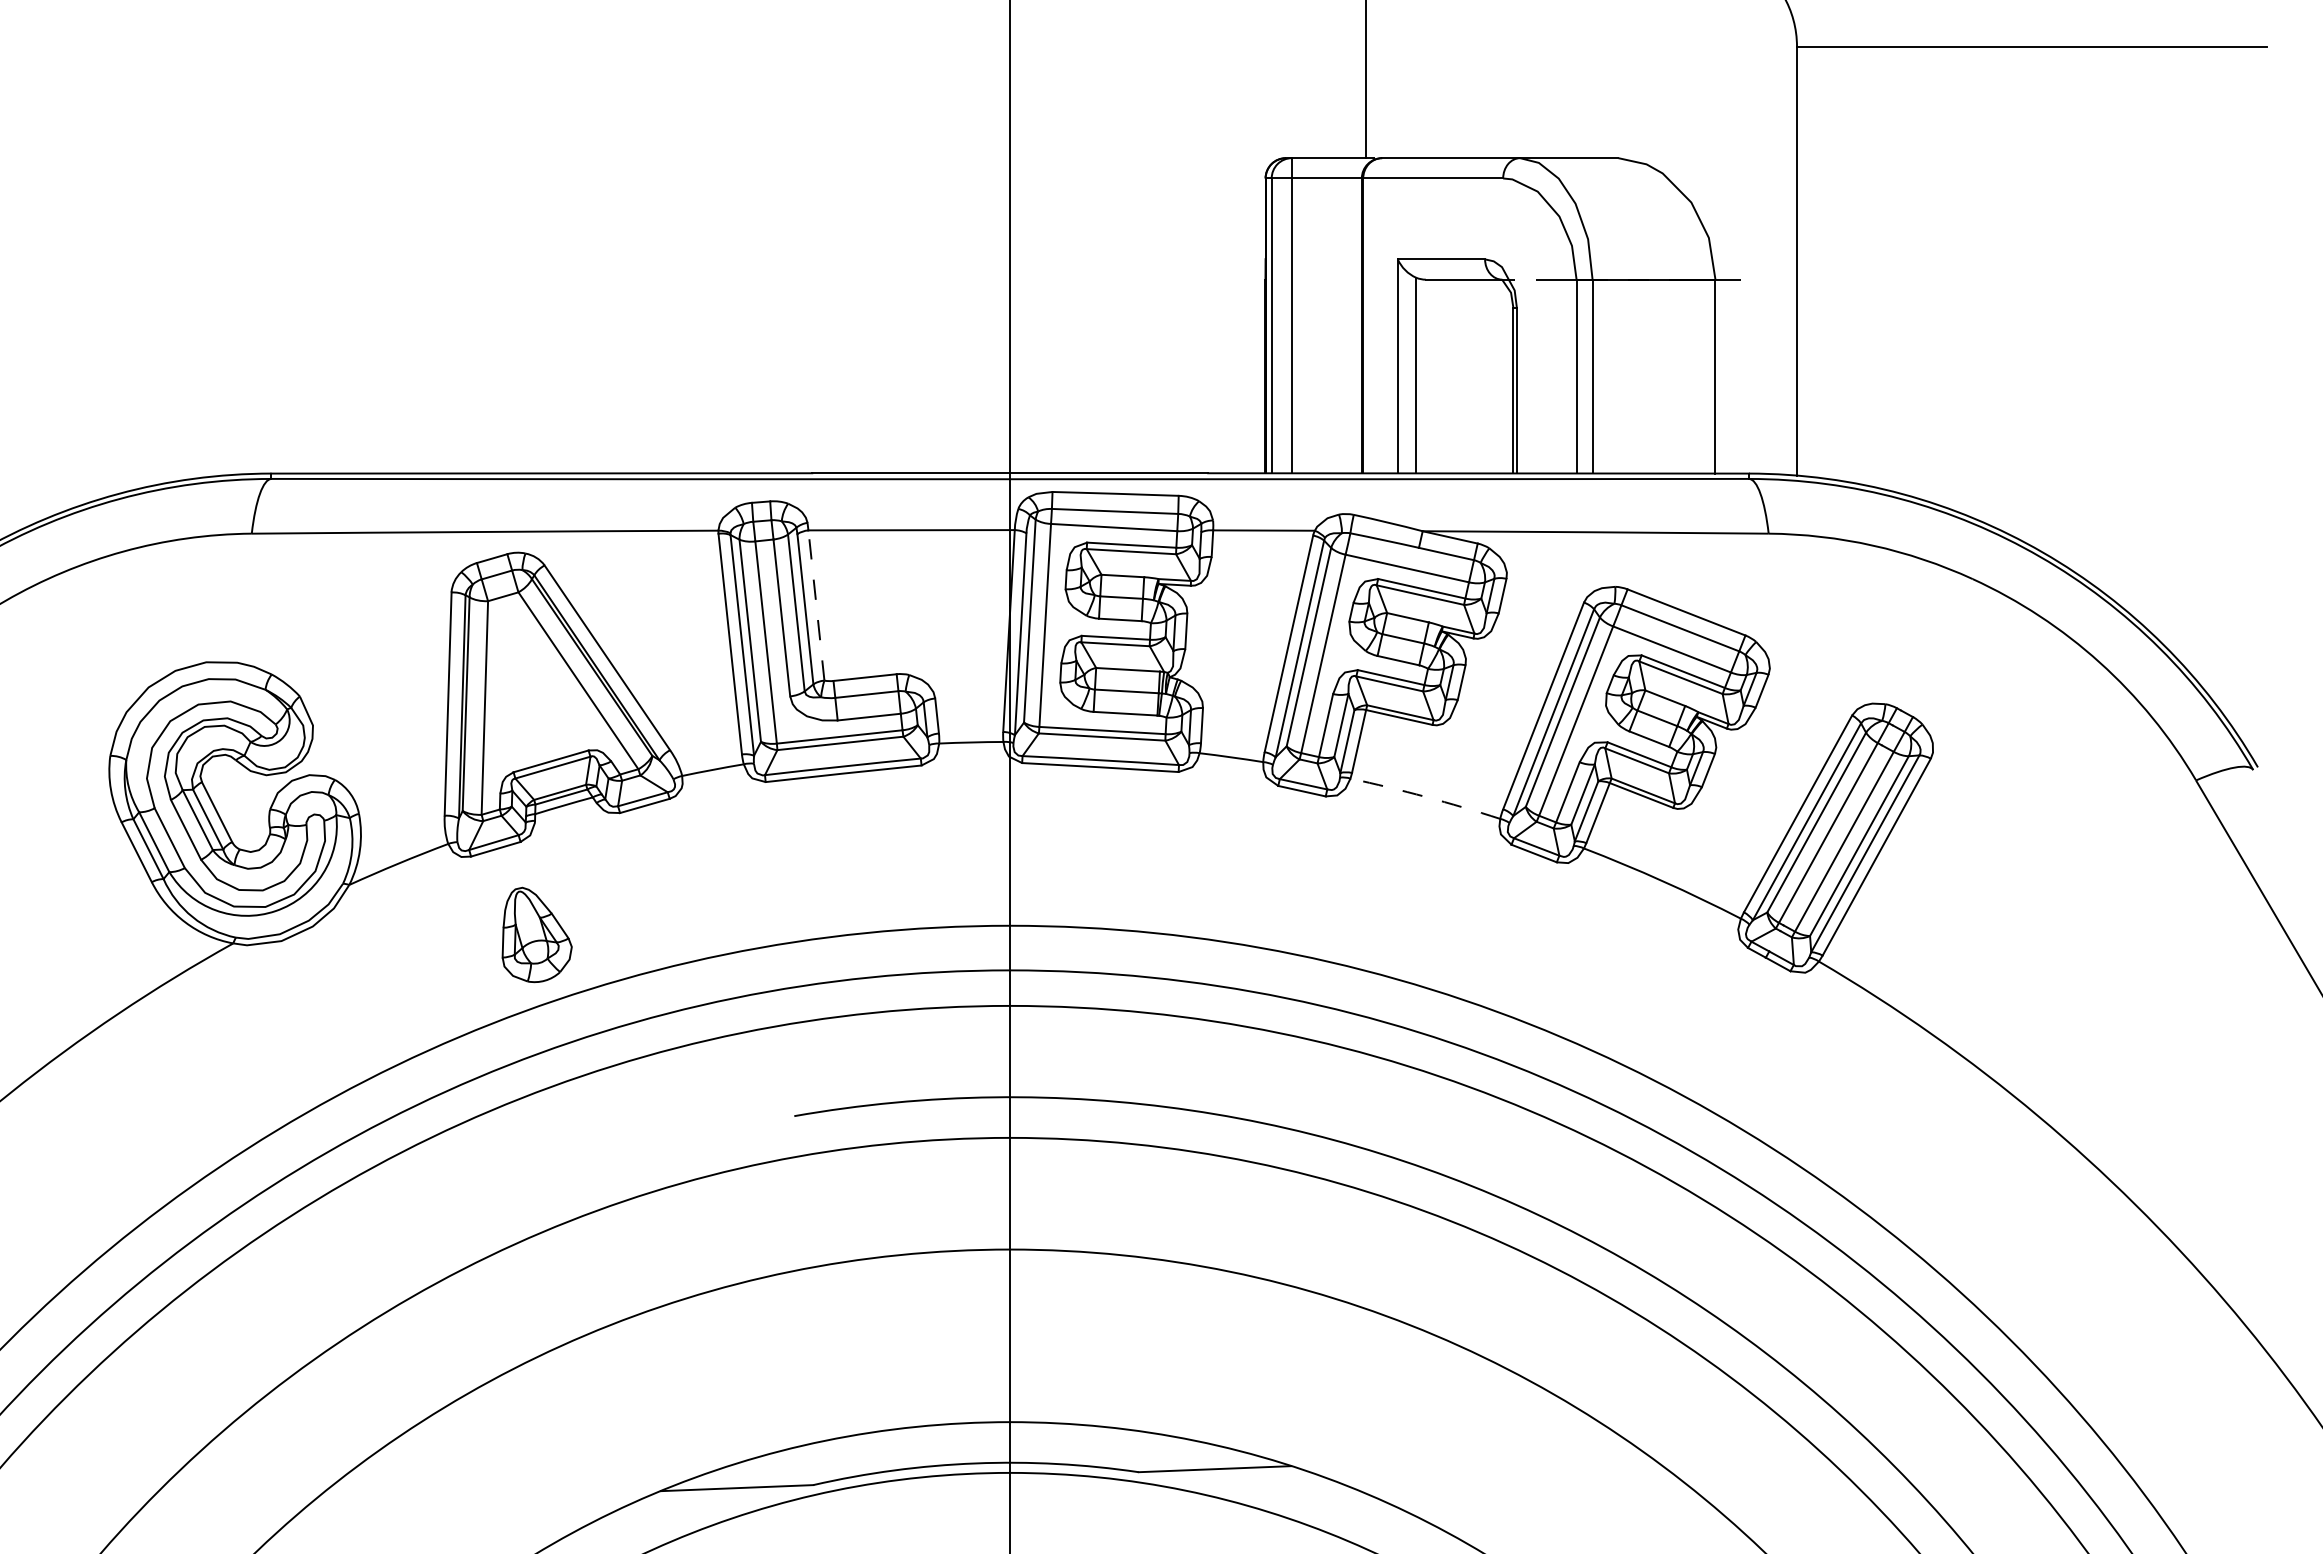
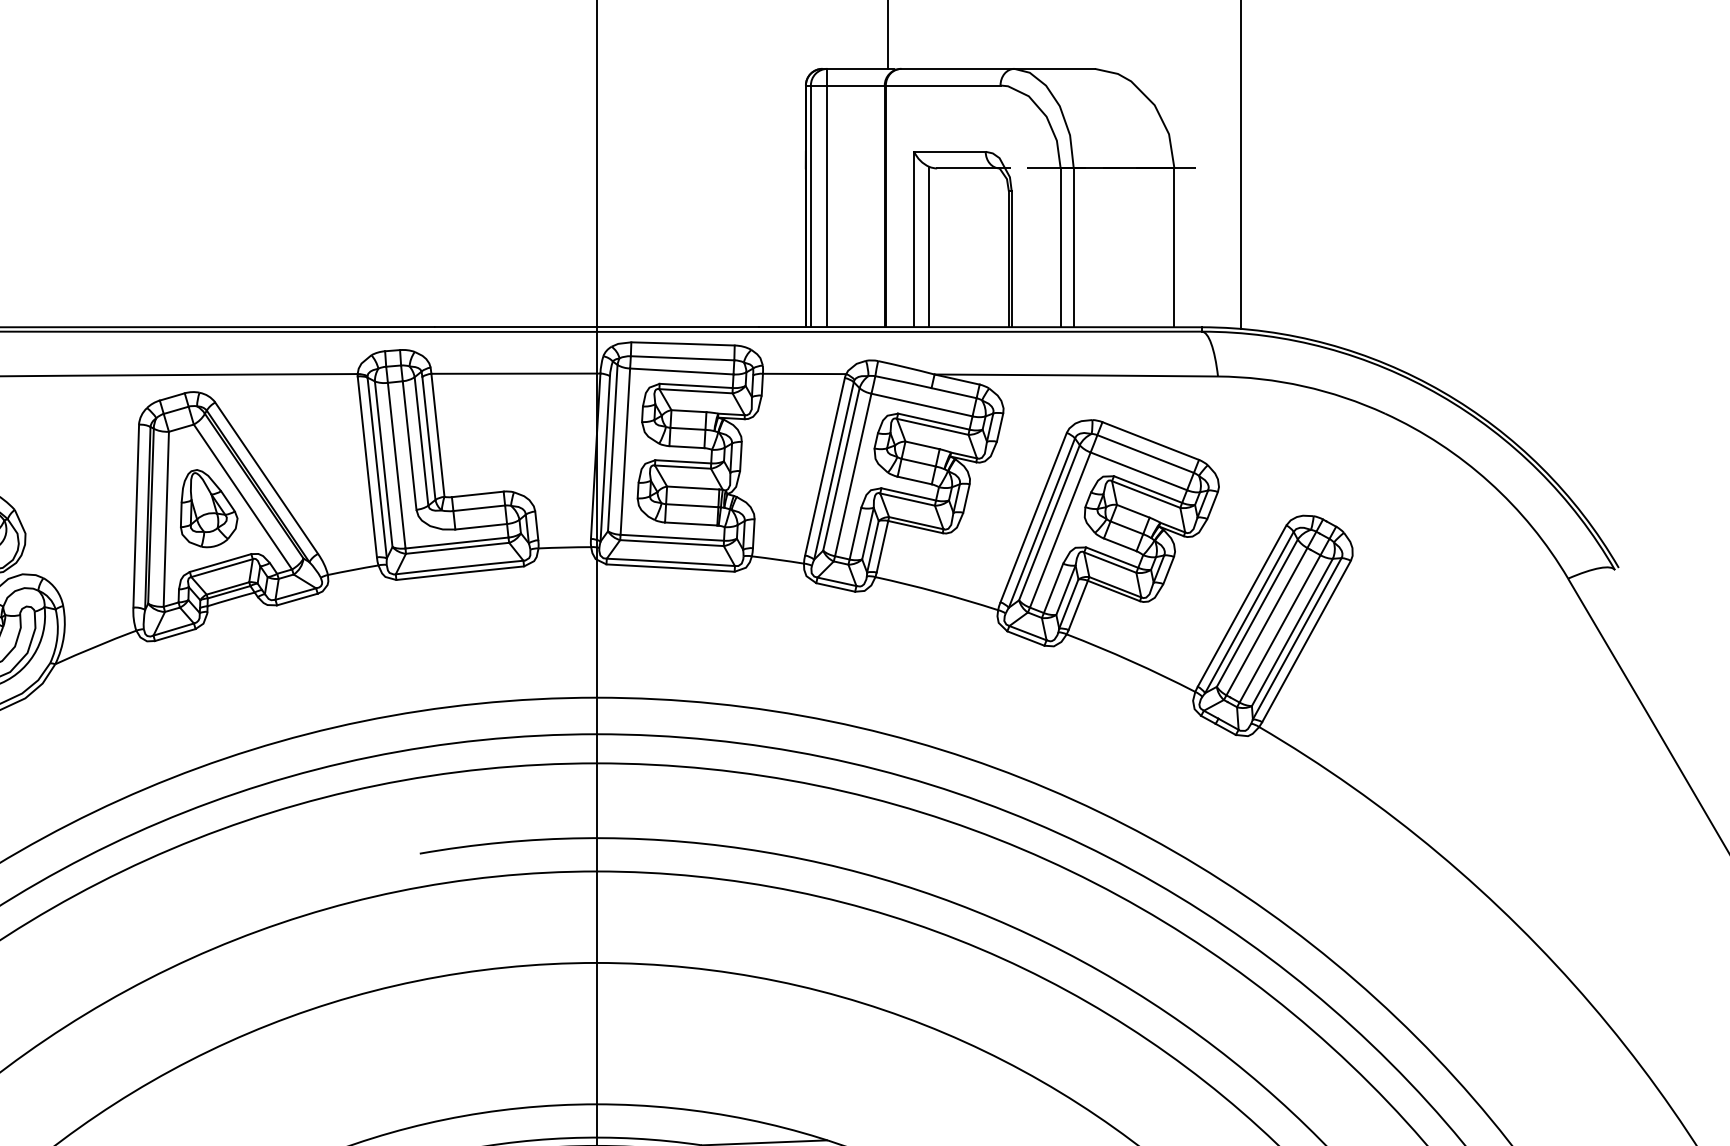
line: (816, 605) -> (438, 435), dashed -> solid
arc: (1425, 796) -> (936, 591), dashed -> solid
part: (536, 934) -> (208, 508), moved

